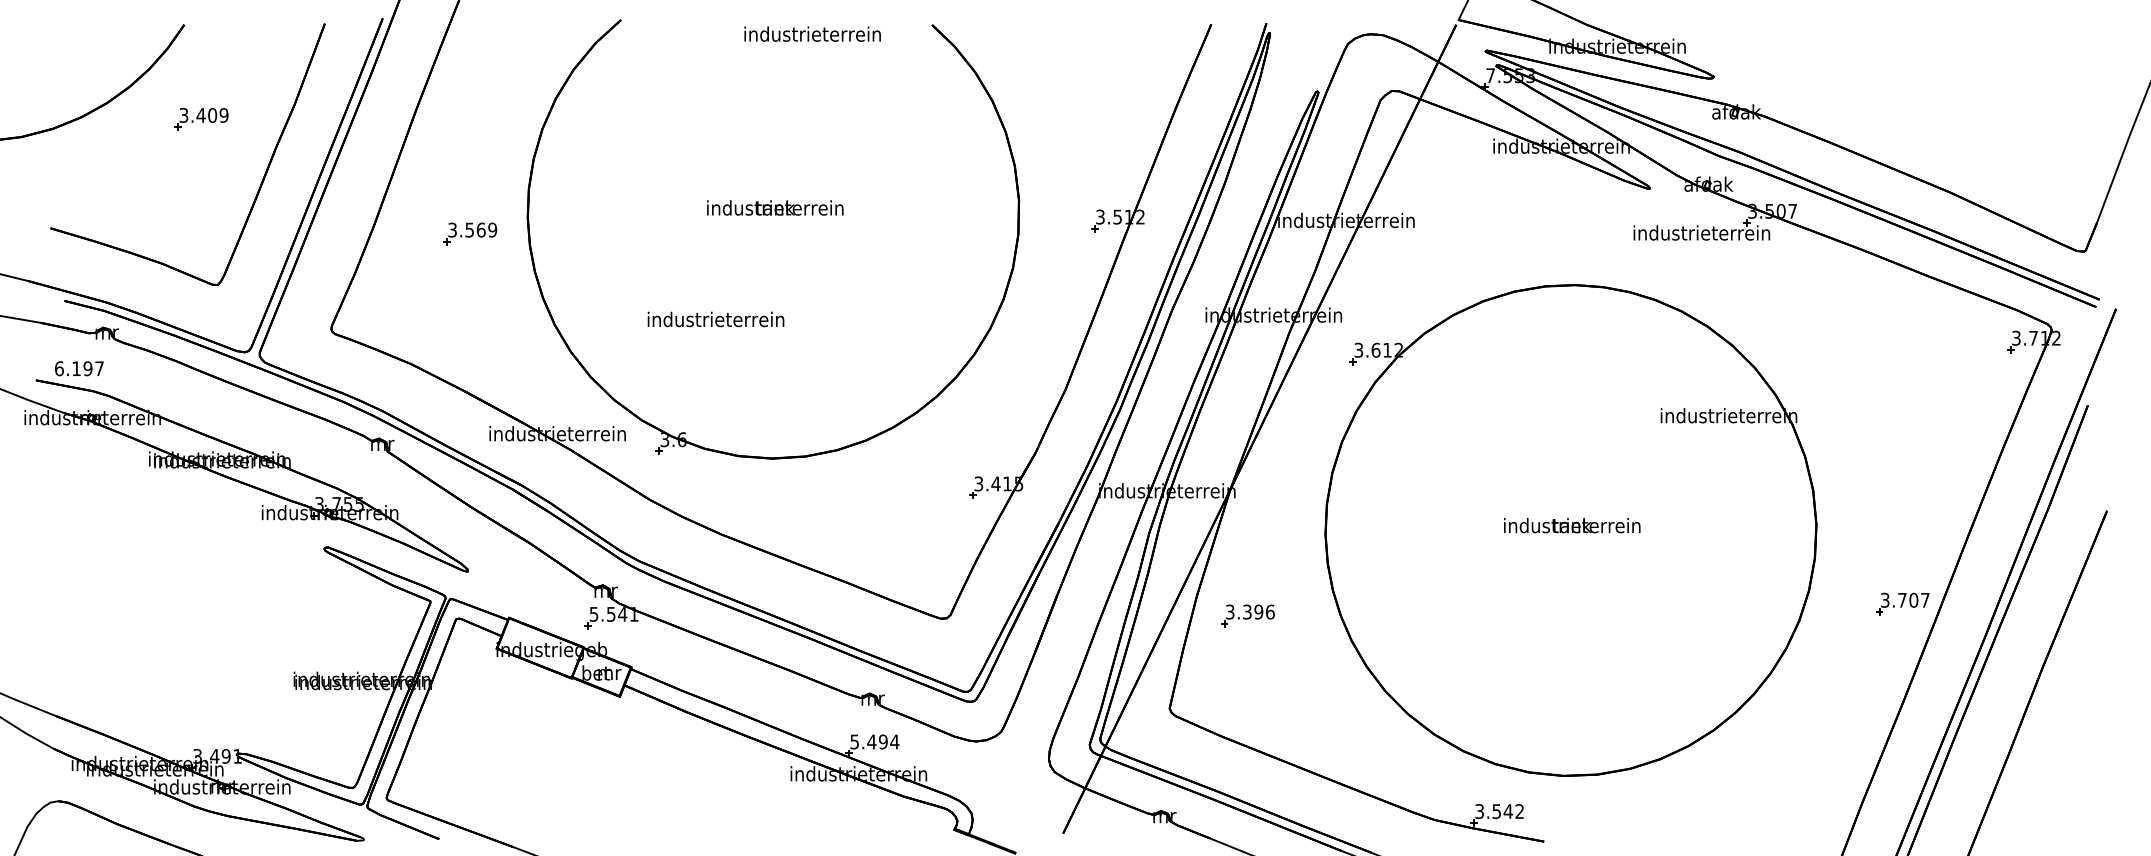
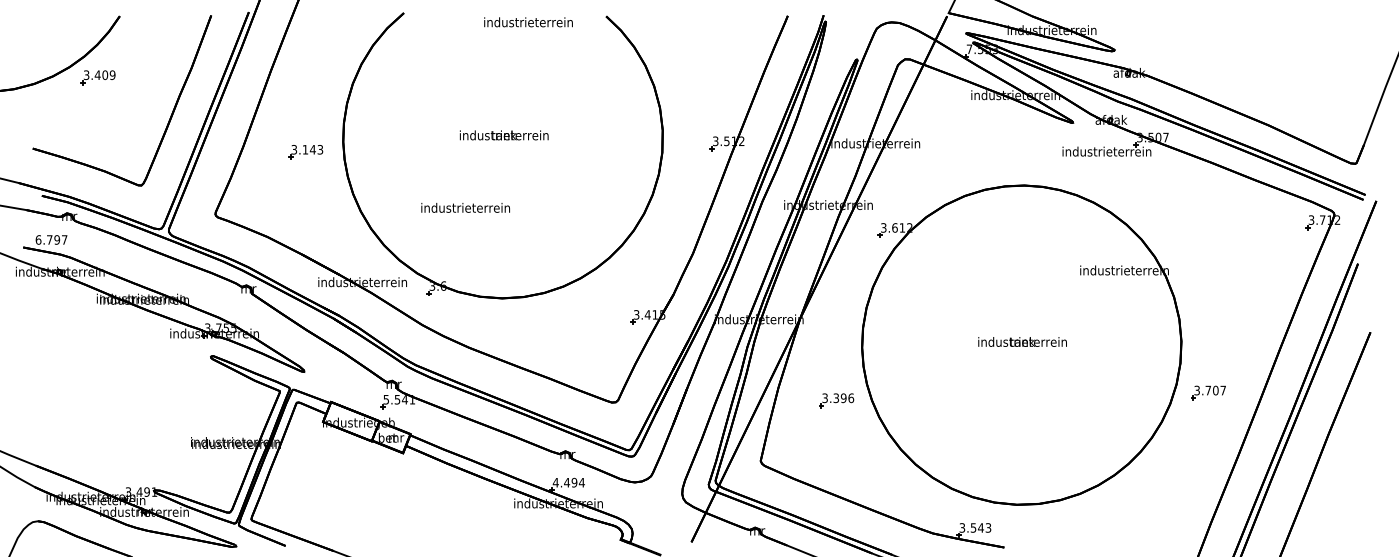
part: (200, 118) -> (97, 77), moved
text: (480, 229) -> (312, 149), 3.569 -> 3.143
text: (76, 368) -> (49, 239), 6.197 -> 6.797
part: (1902, 603) -> (1208, 392), moved
part: (1247, 615) -> (836, 400), moved
text: (854, 741) -> (555, 482), 5.494 -> 4.494
text: (1519, 812) -> (988, 528), 3.542 -> 3.543

